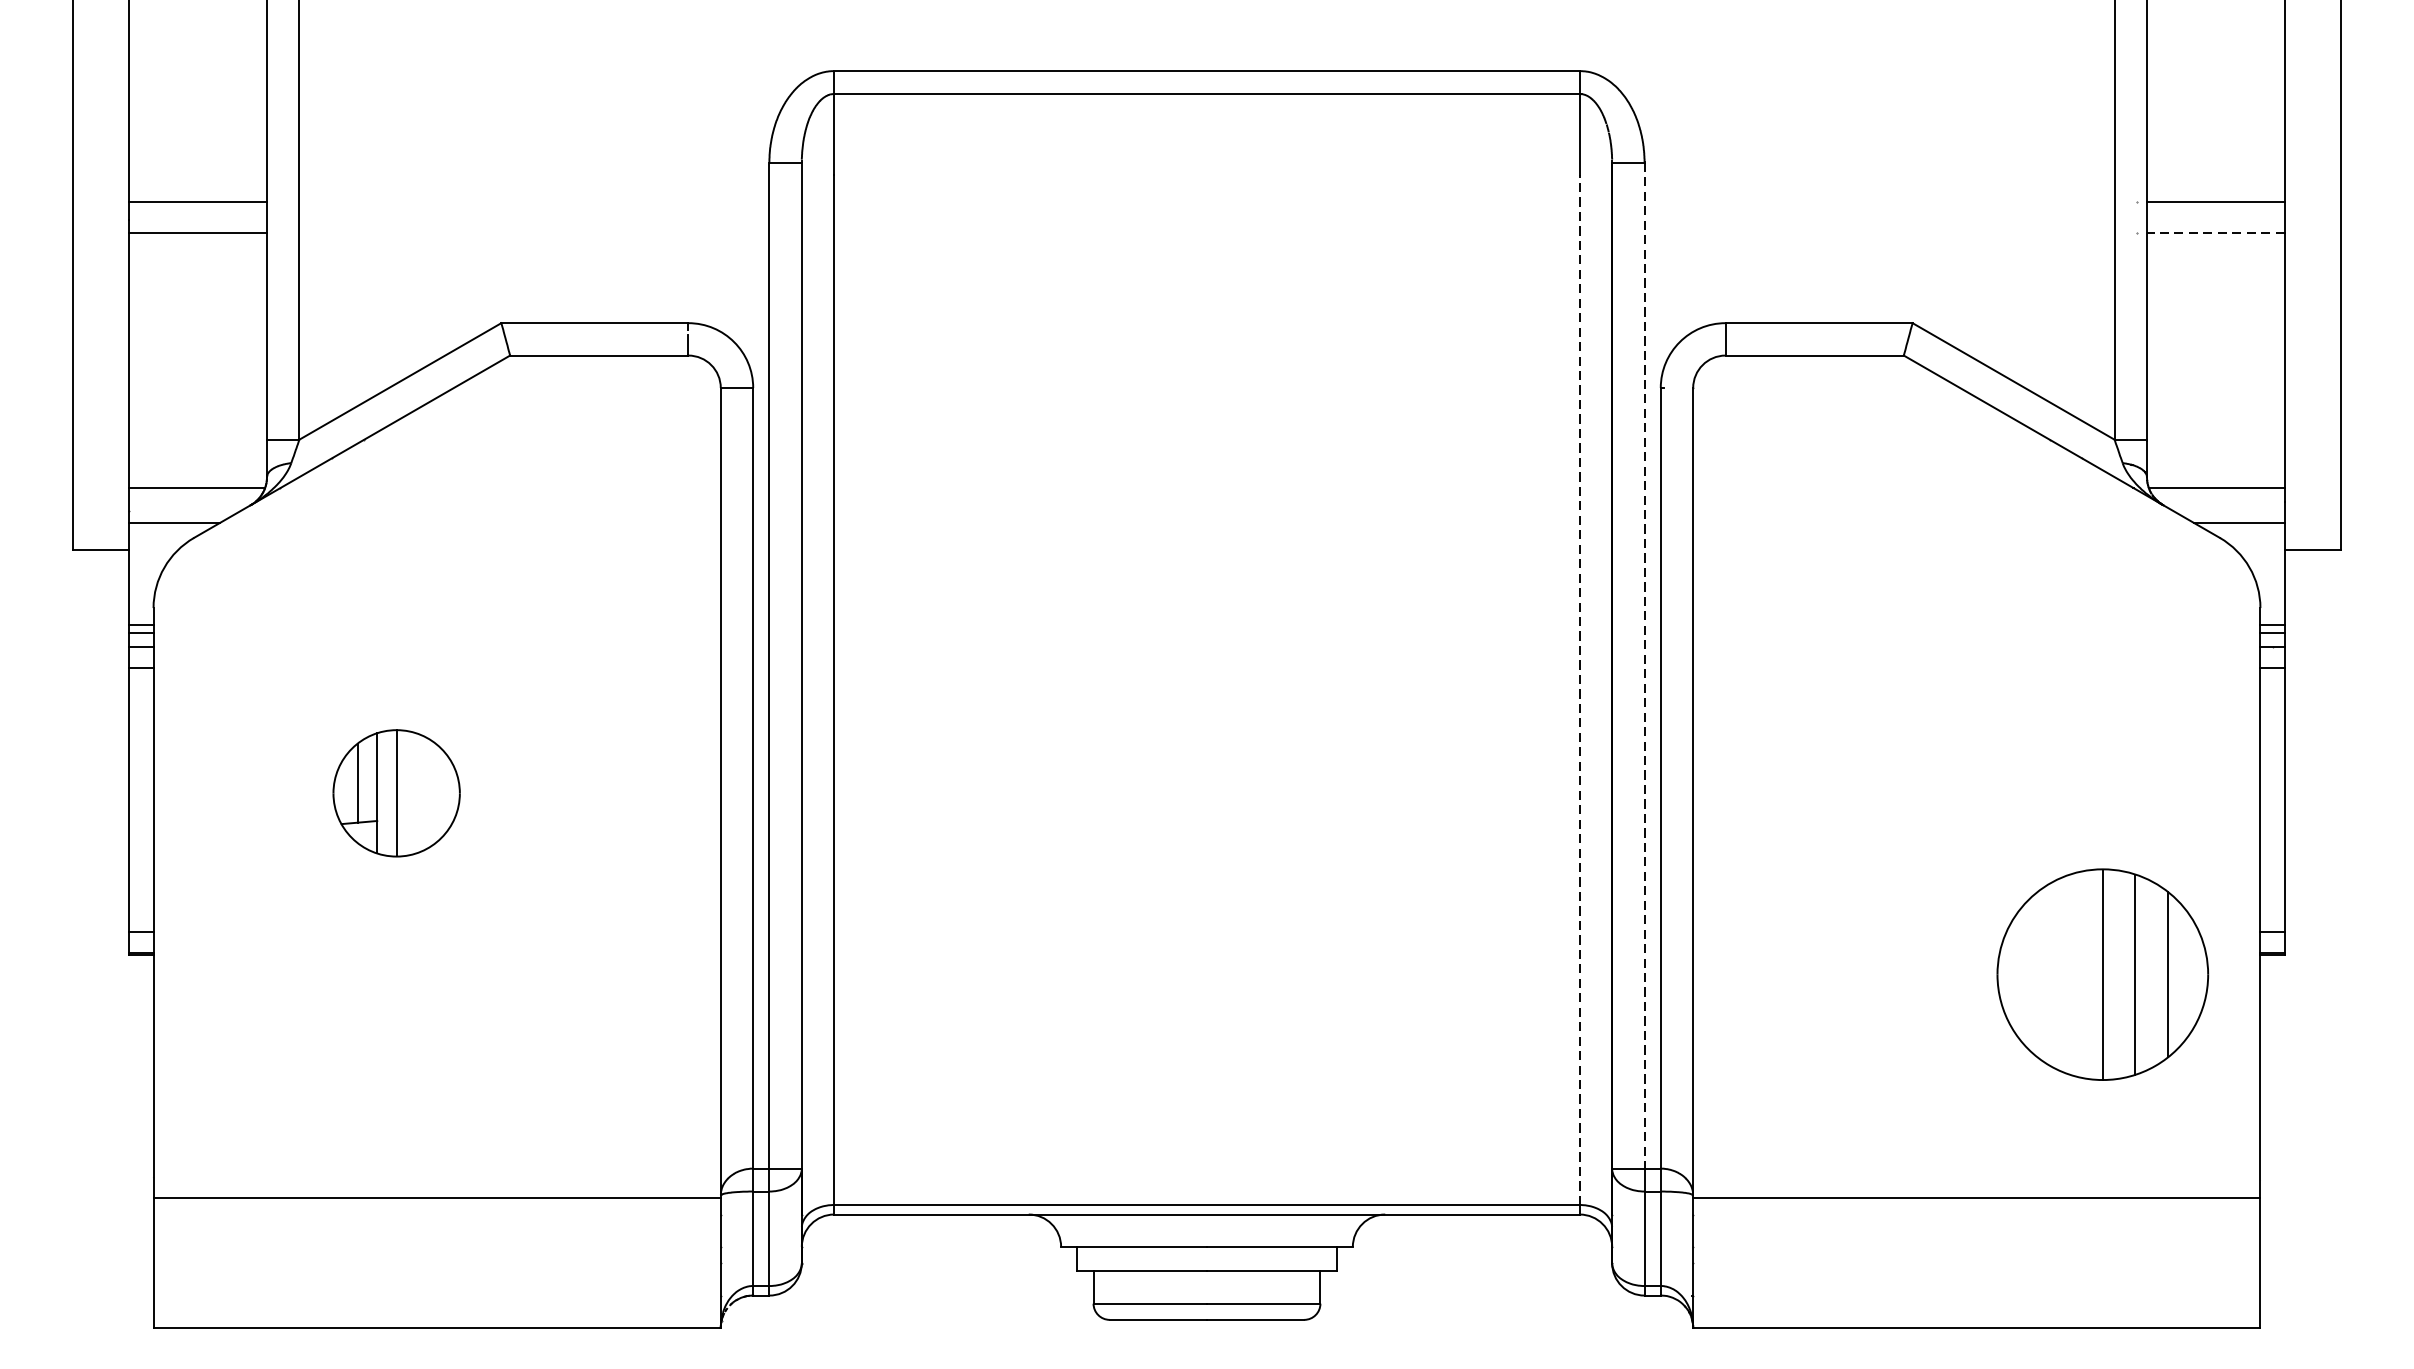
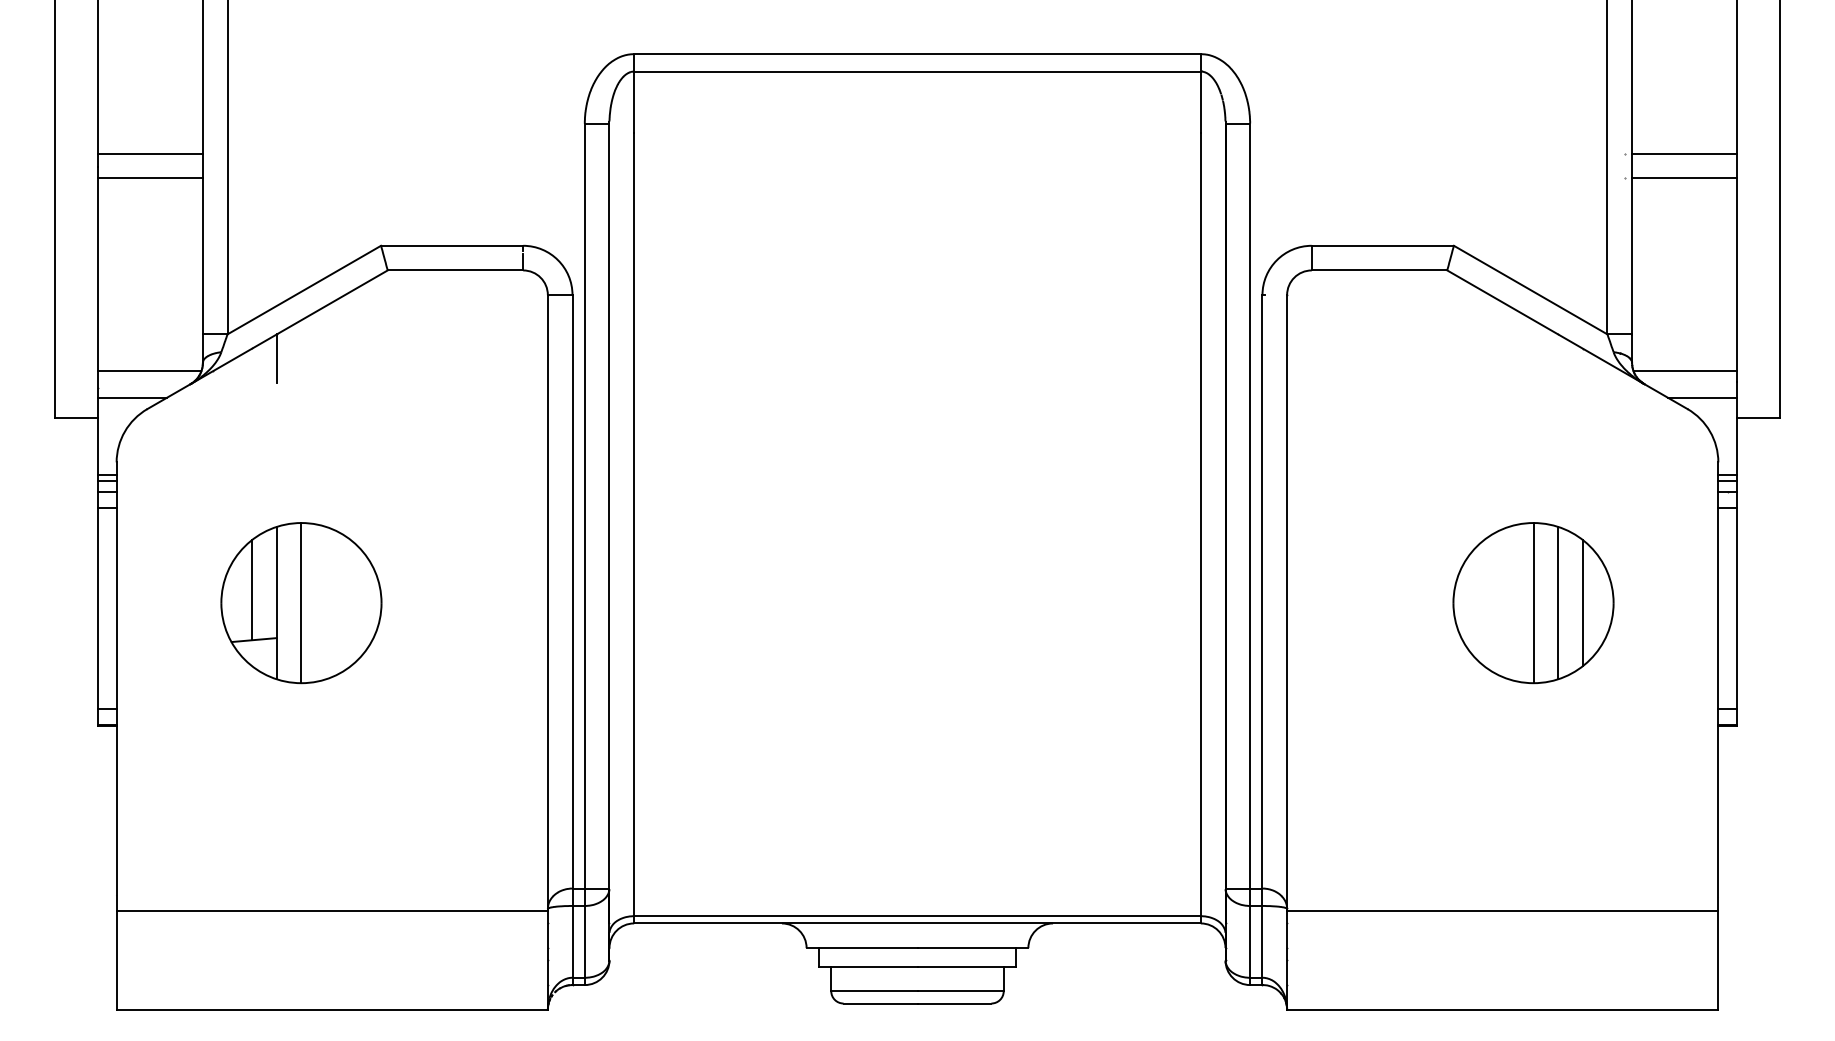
line: (2214, 233) -> (1683, 177), dashed -> solid
line: (363, 471) -> (276, 358), added
line: (1645, 666) -> (1250, 506), dashed -> solid
line: (1579, 689) -> (1200, 524), dashed -> solid
part: (396, 793) -> (301, 603), size x1.67
part: (2102, 975) -> (1533, 603), moved

